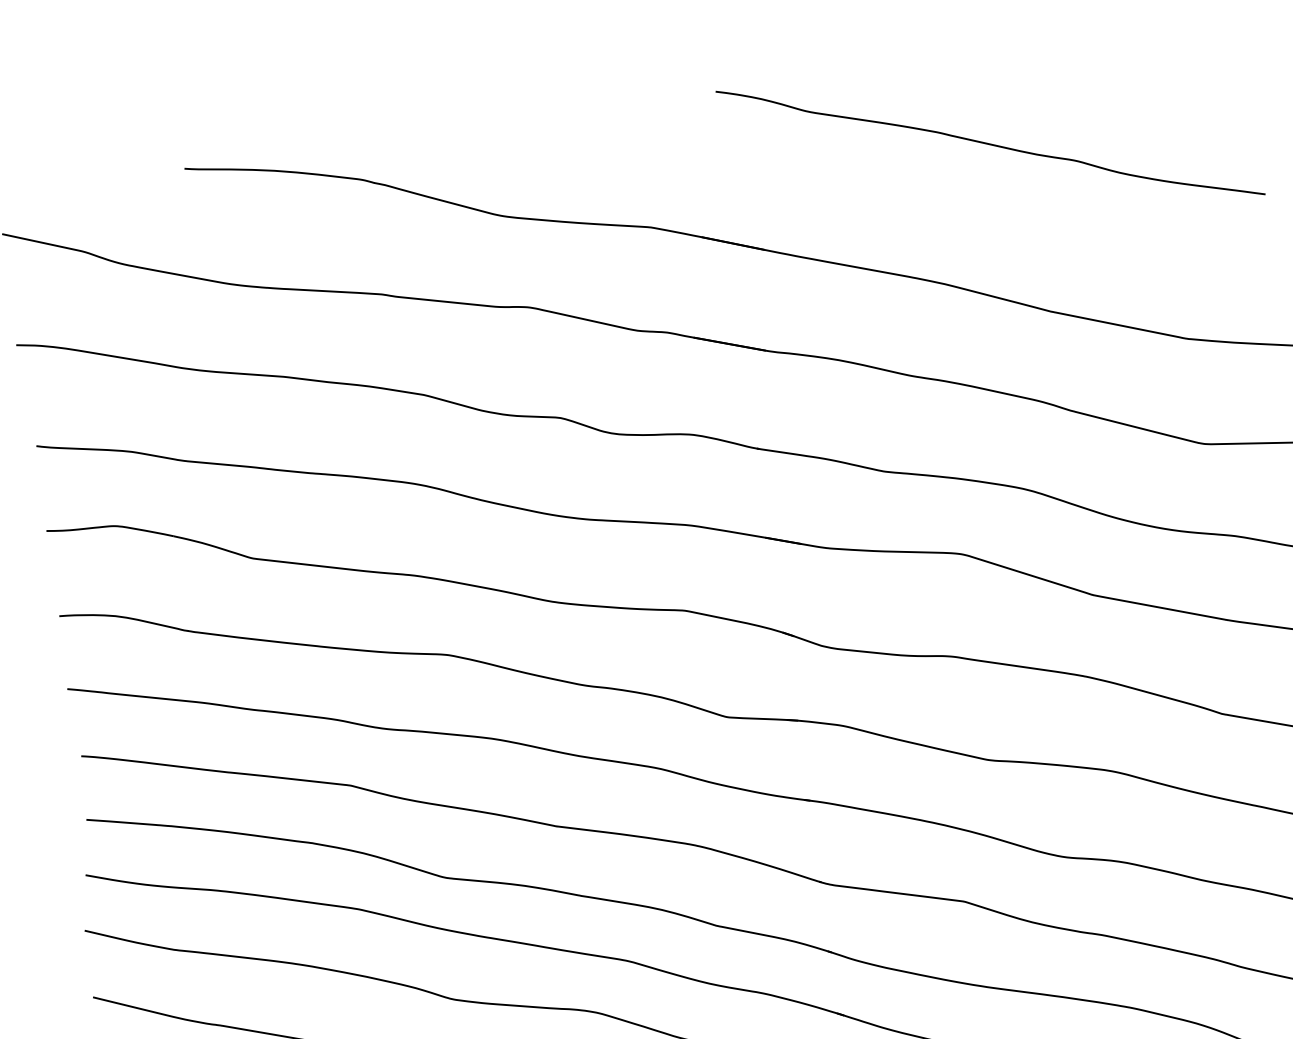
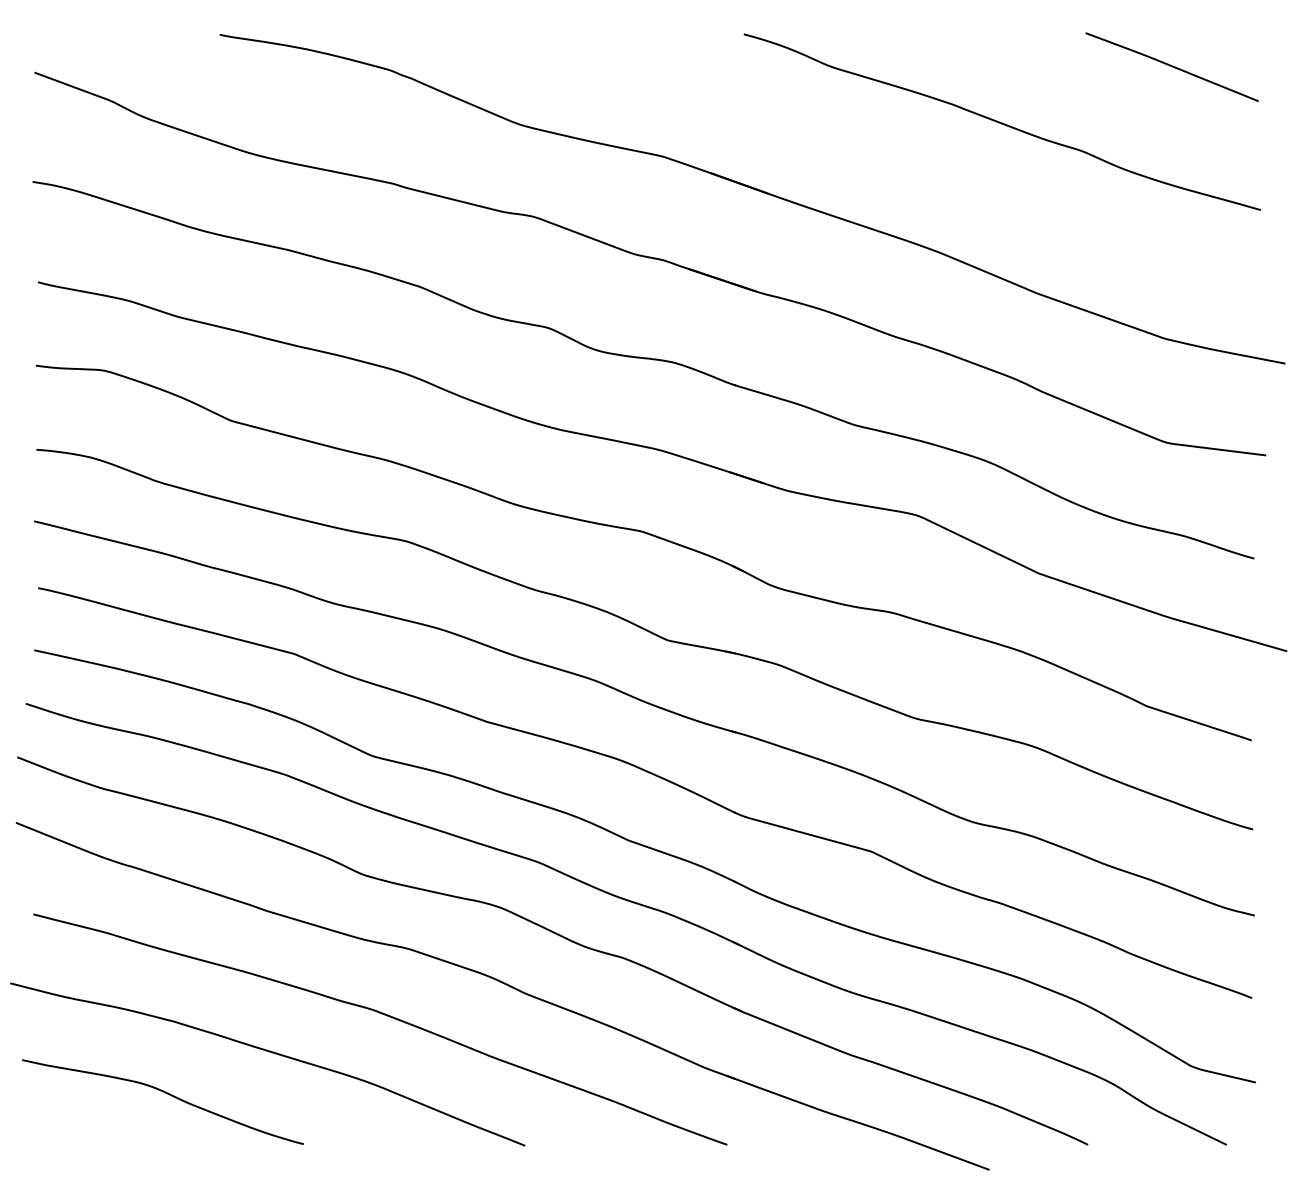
curve: (1153, 61) -> (1171, 66), added

